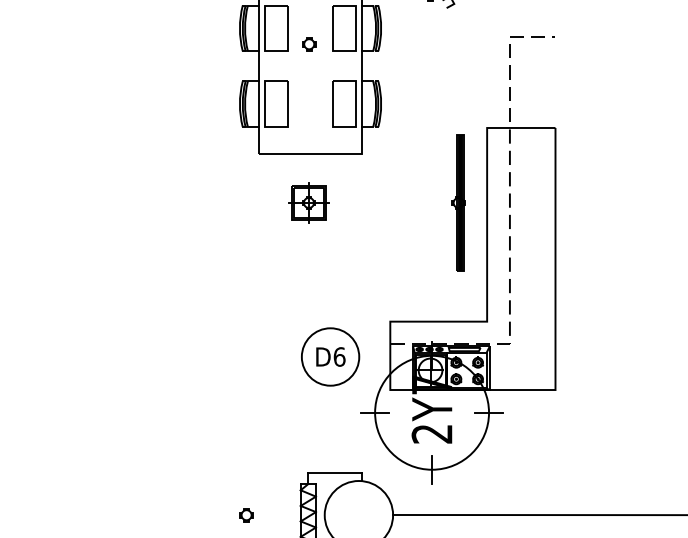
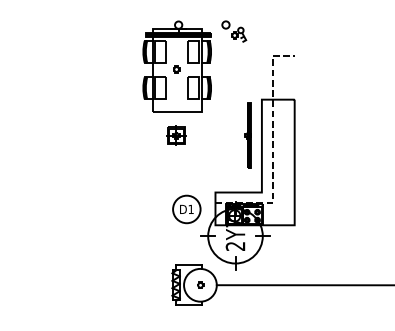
part: (309, 44) -> (176, 69), moved
text: (338, 357) -> (190, 209), D6 -> D1
part: (246, 513) -> (200, 284), moved

